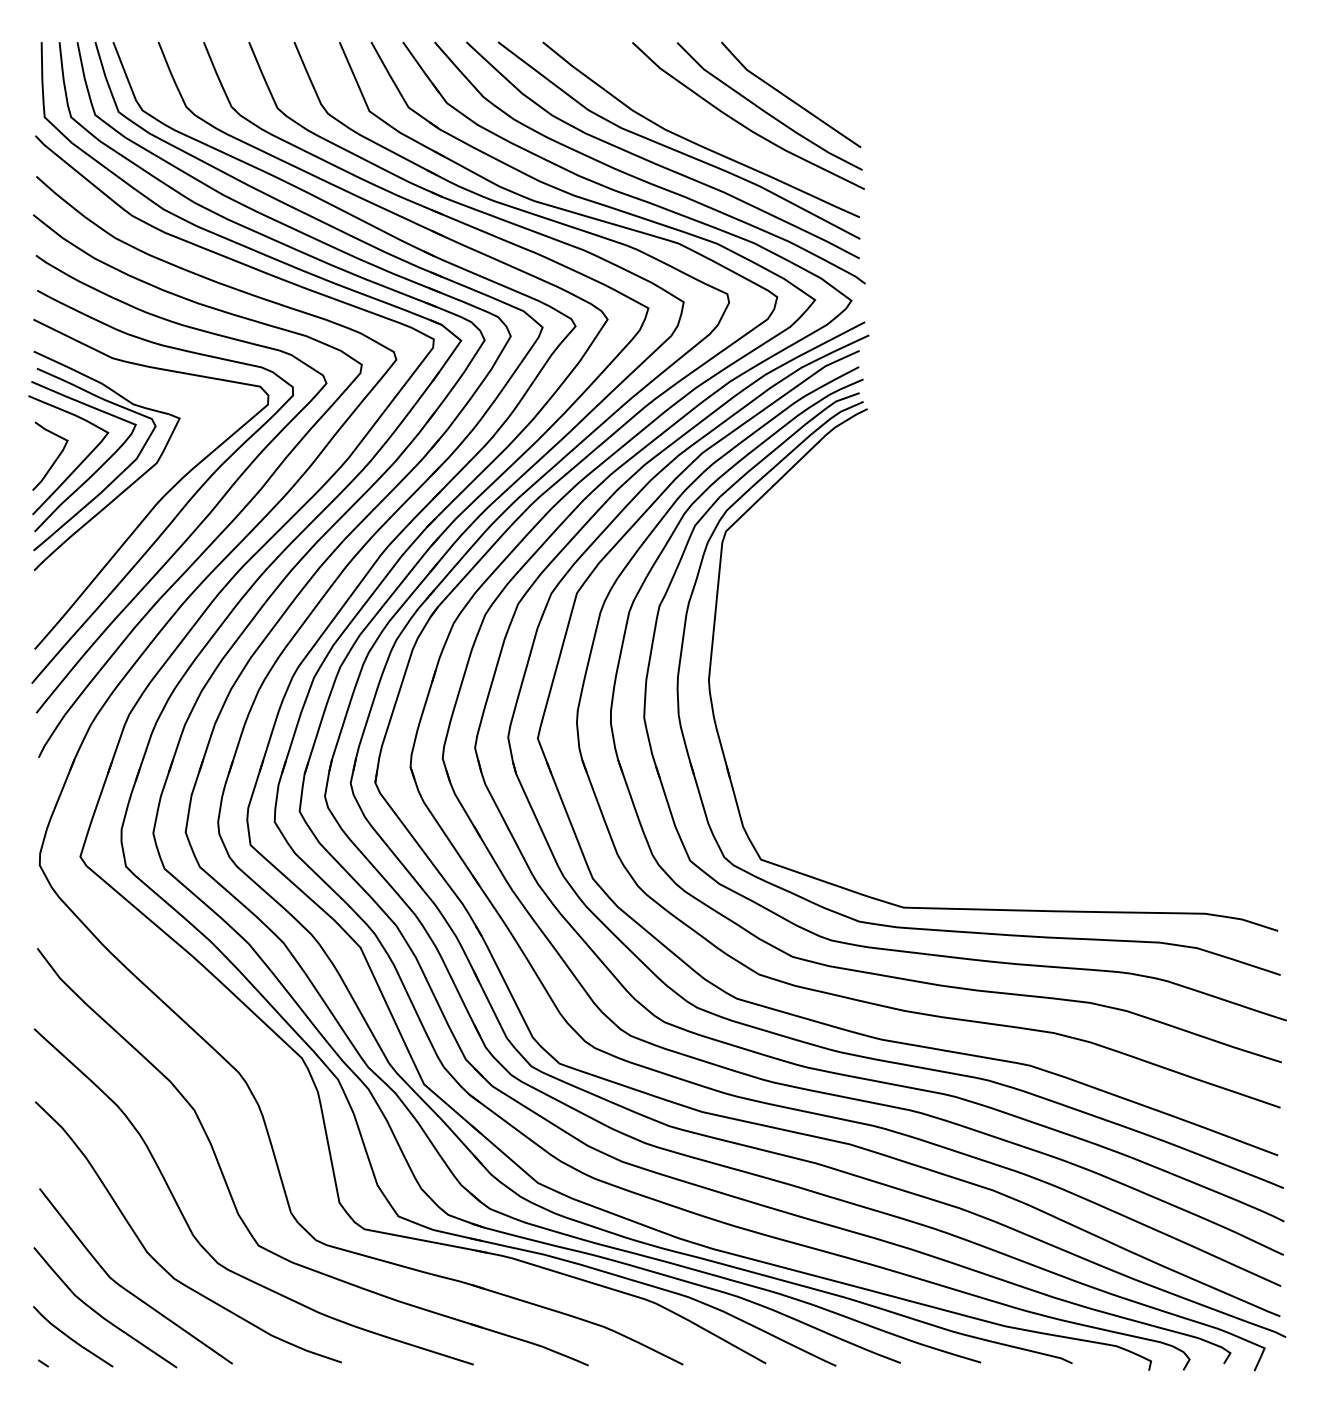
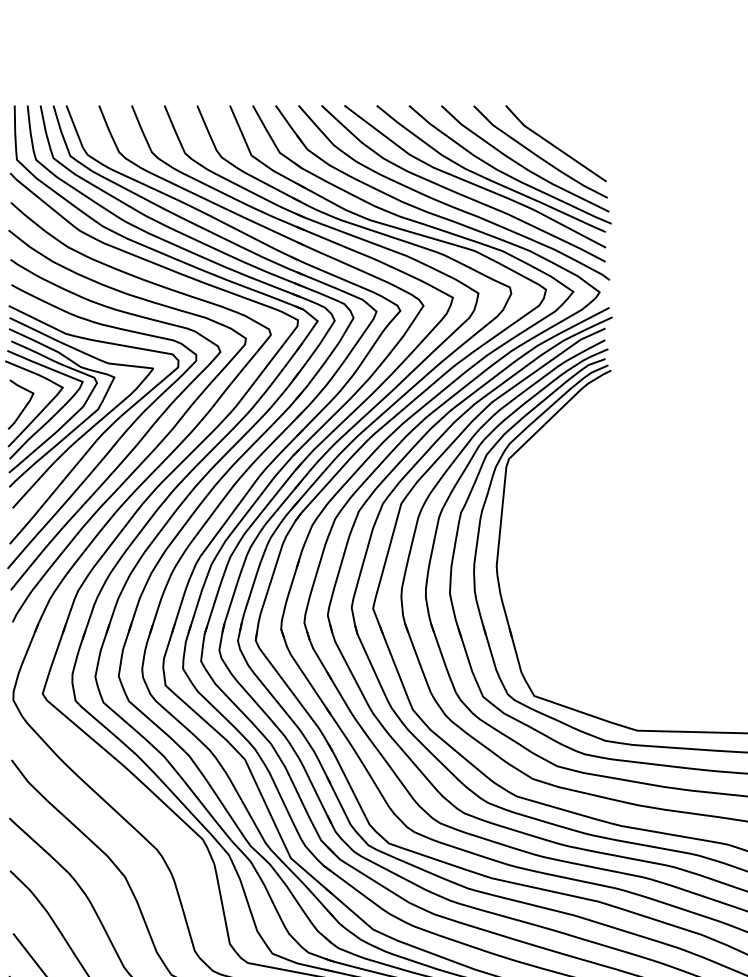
curve: (720, 135) -> (505, 172), added
curve: (147, 487) -> (91, 427), added

